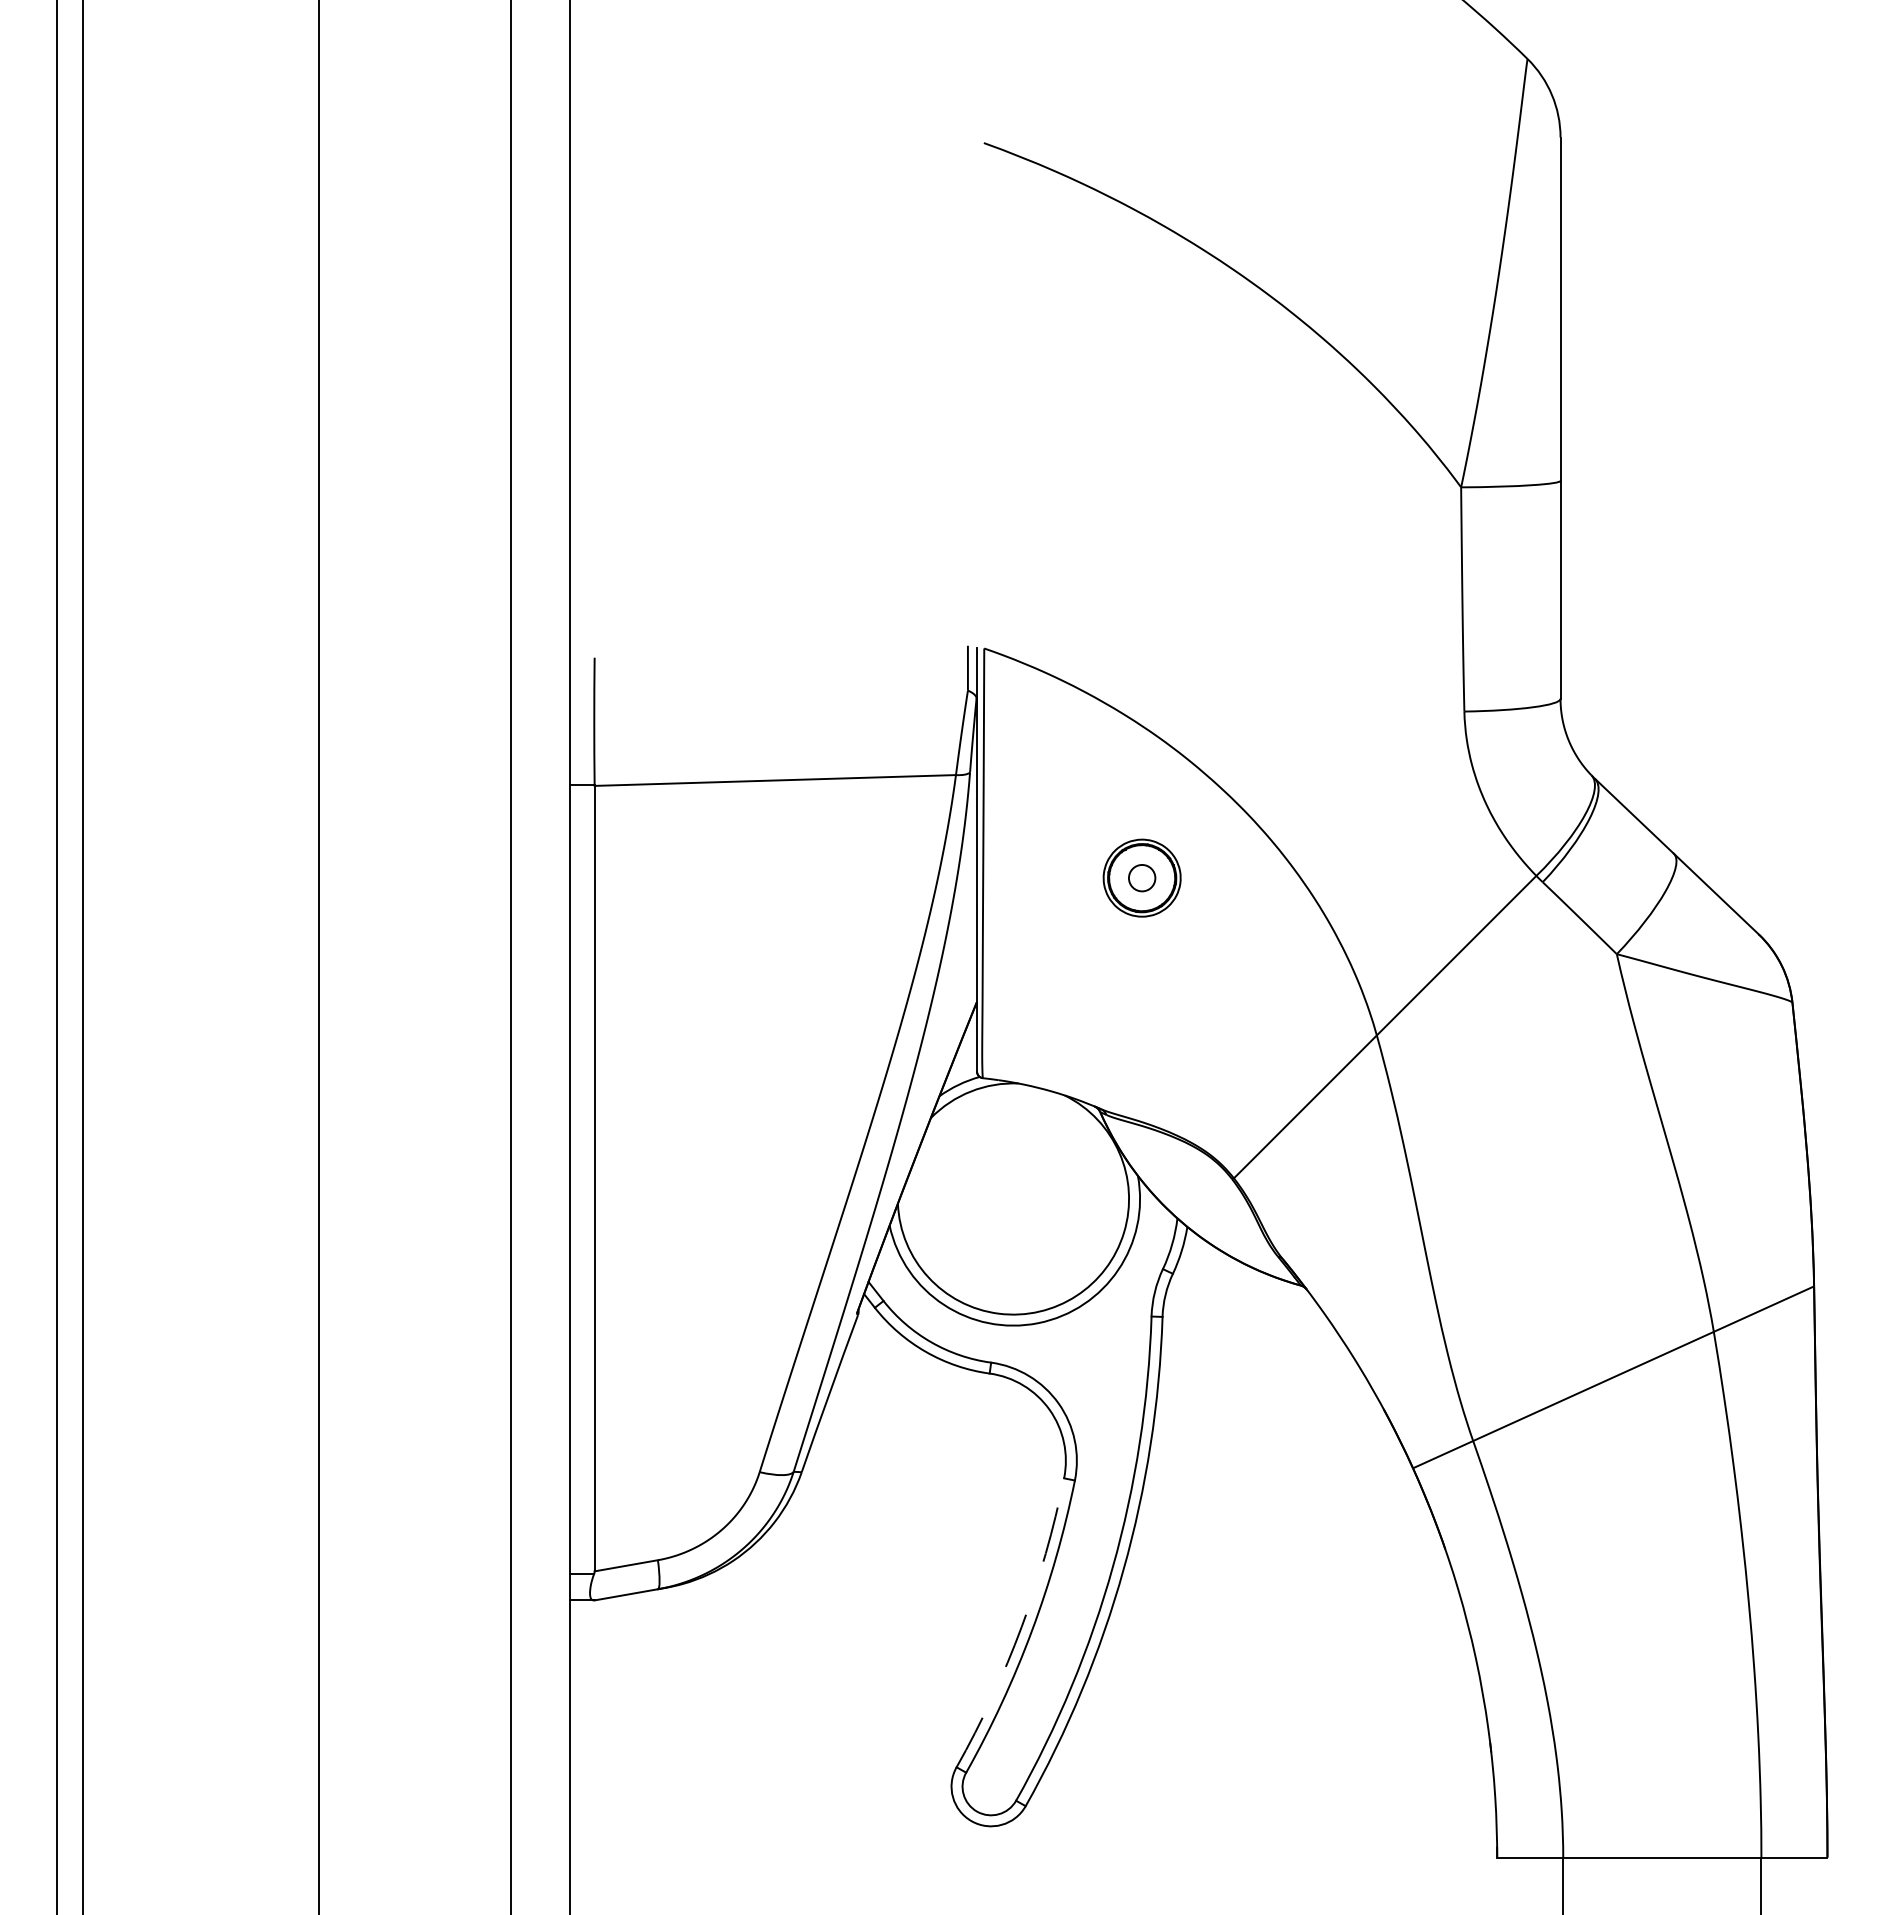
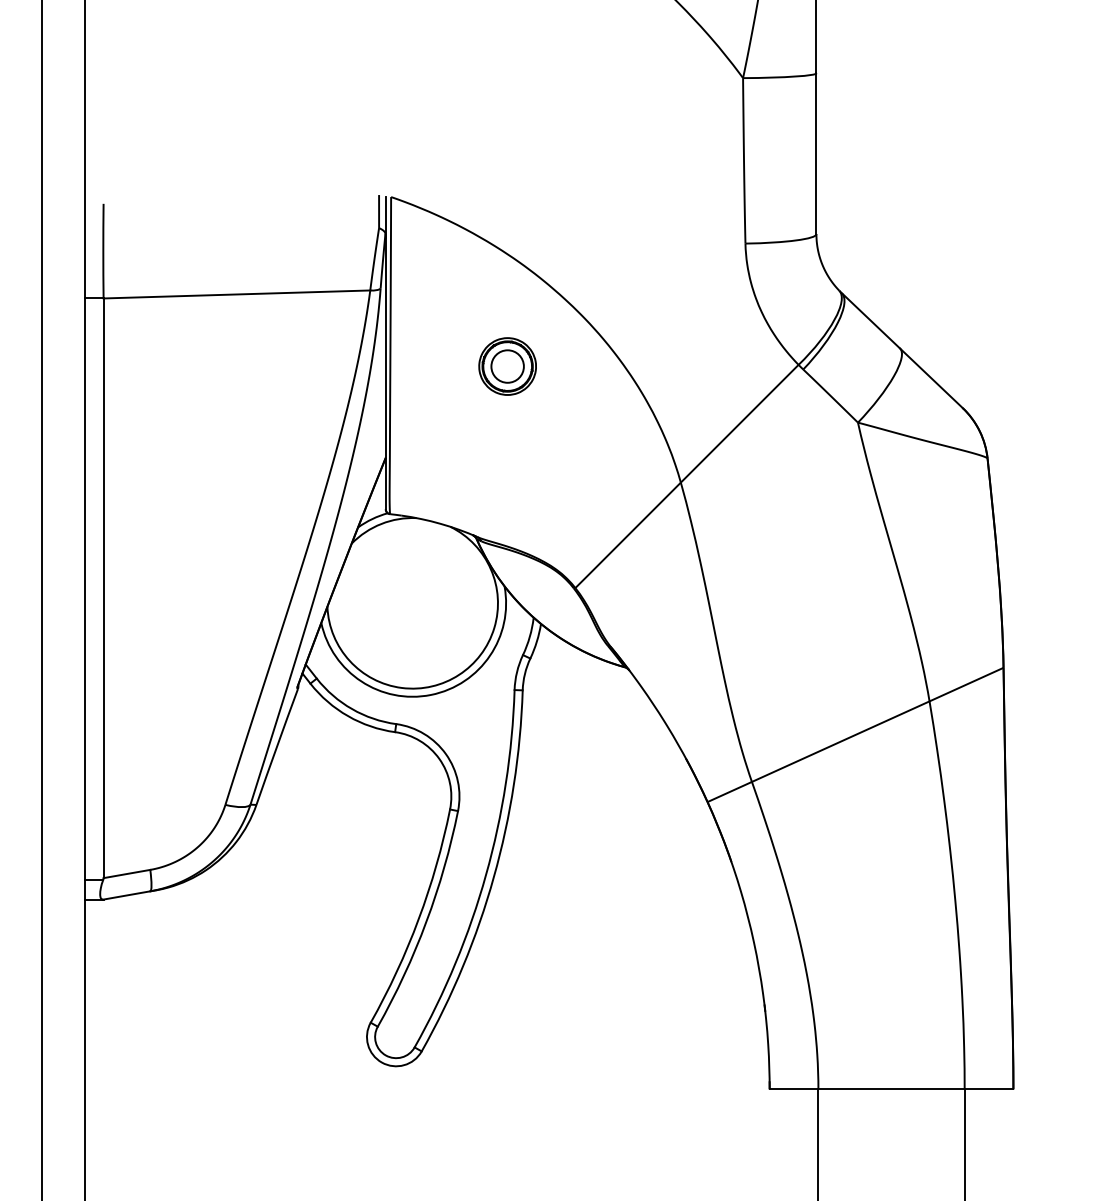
circle: (1142, 878) -> (507, 366), size x1.67
arc: (1021, 1627) -> (418, 919), dashed -> solid

